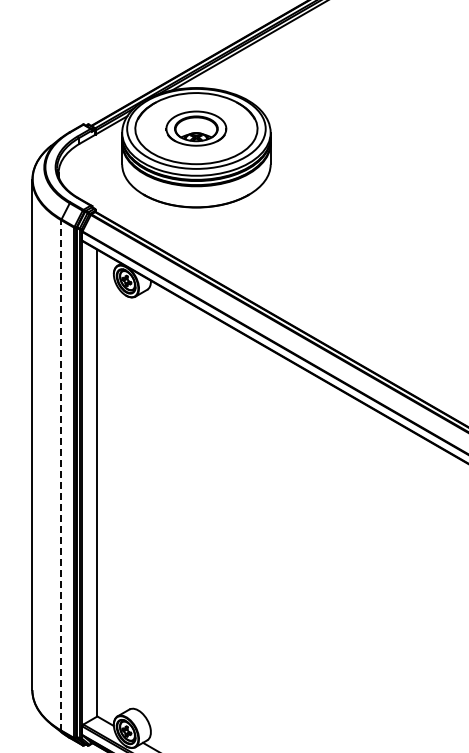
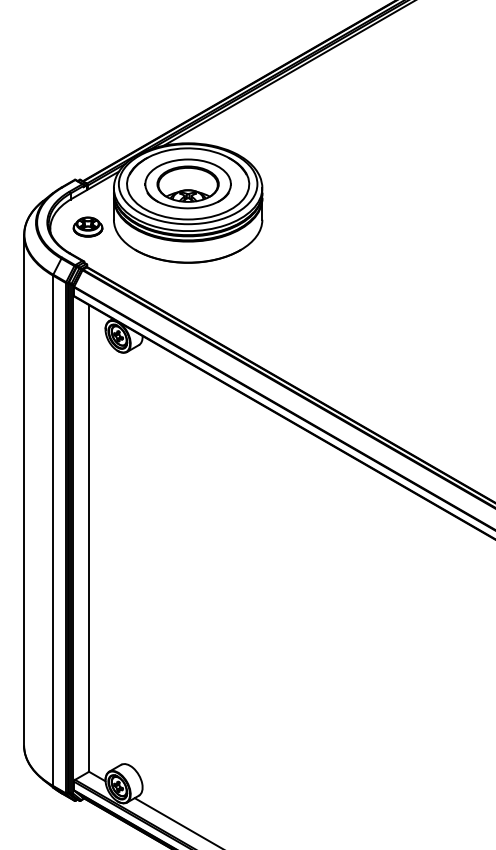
part: (195, 128) -> (187, 183), size x1.43
part: (95, 171) -> (87, 226), added
line: (61, 475) -> (53, 530), dashed -> solid

